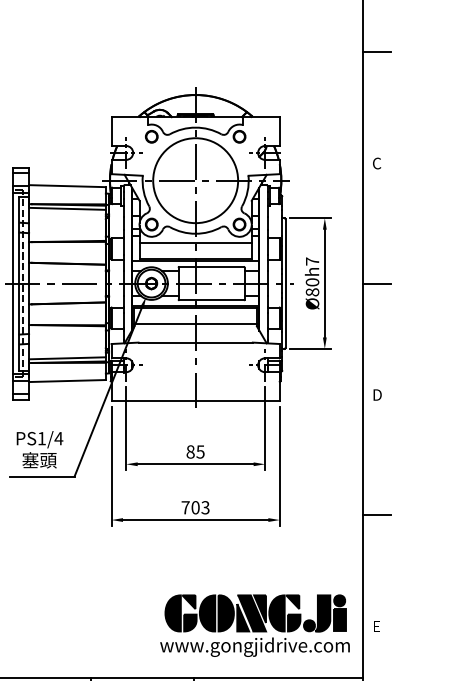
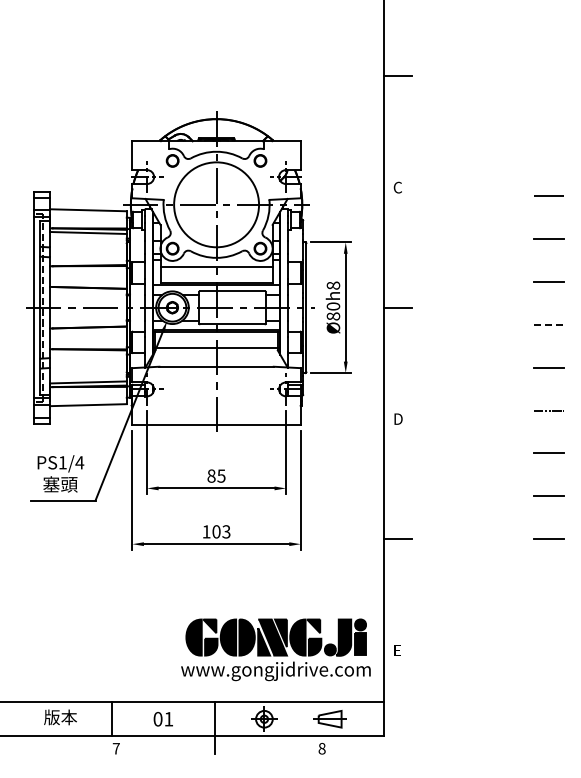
text: (312, 261) -> (333, 285), Ø80h7 -> Ø80h8
text: (185, 507) -> (206, 531), 703 -> 103

